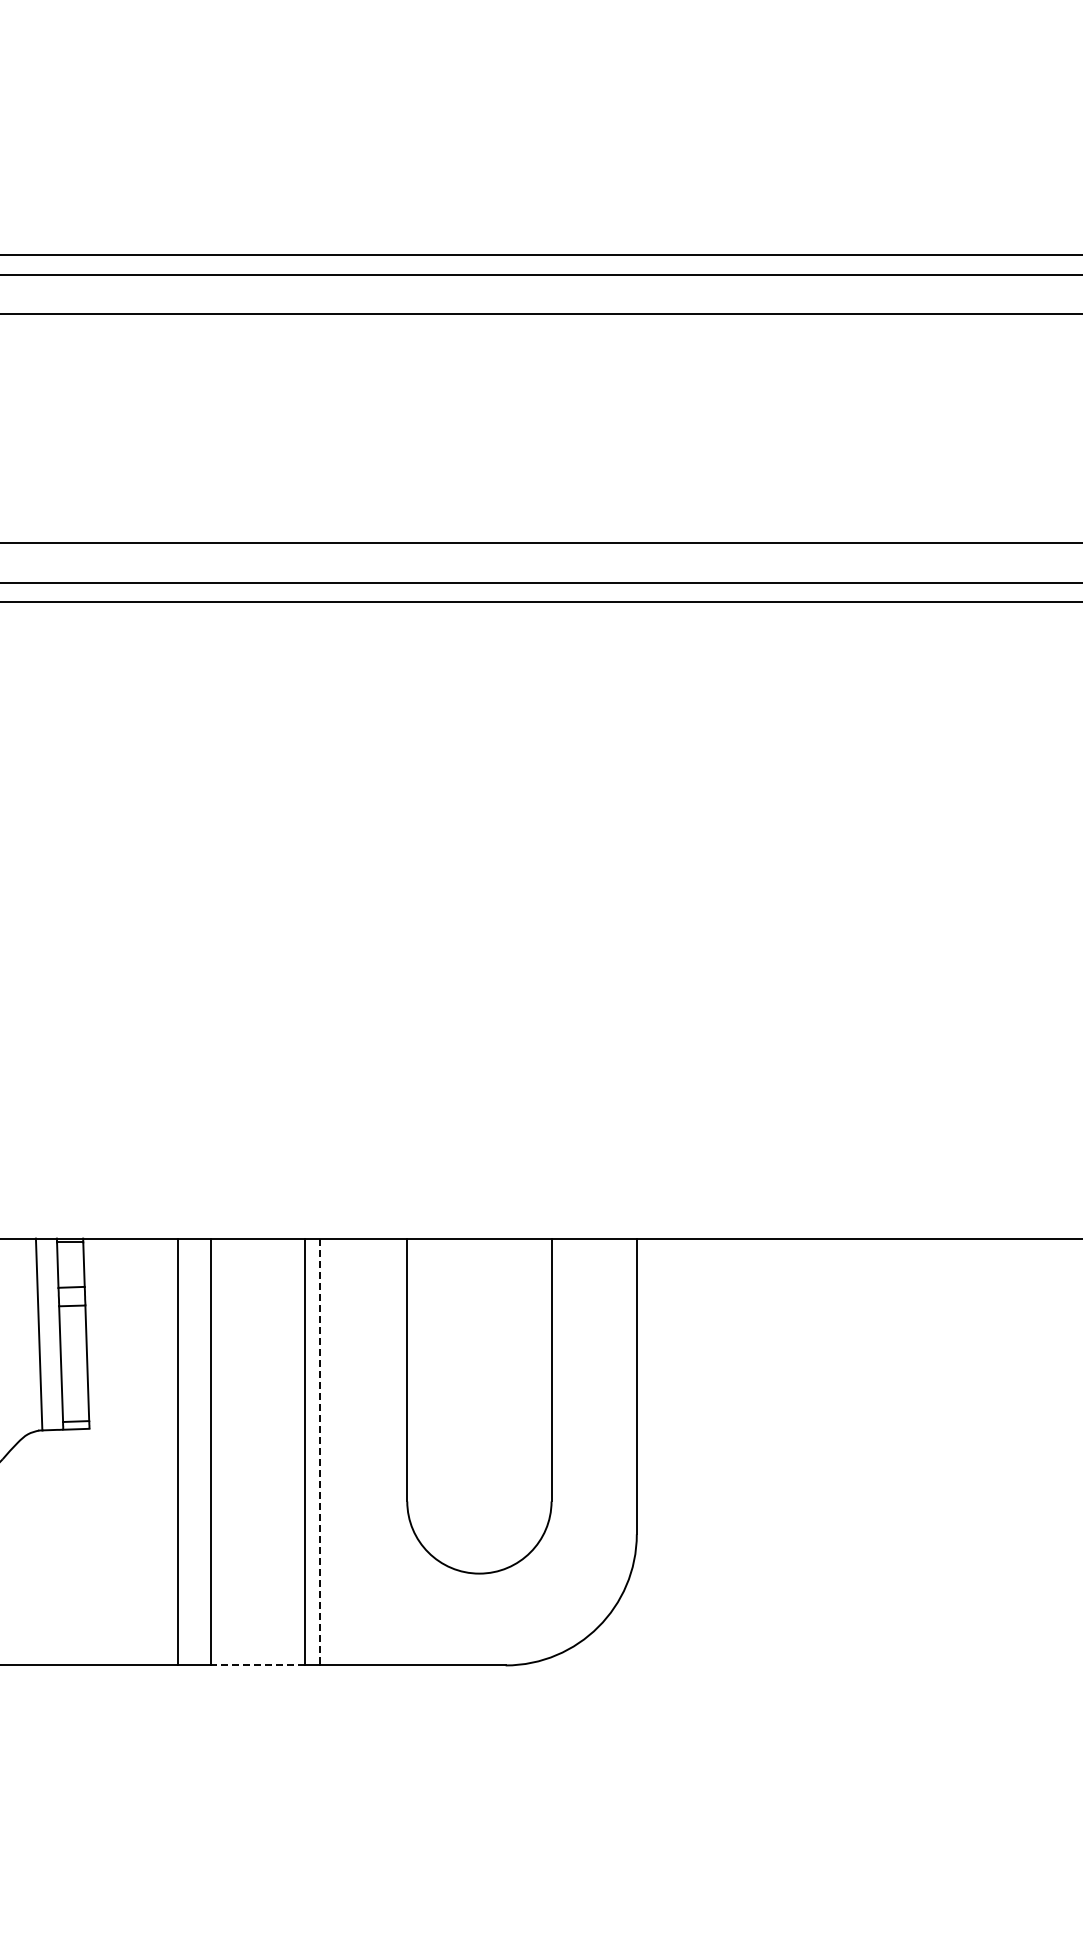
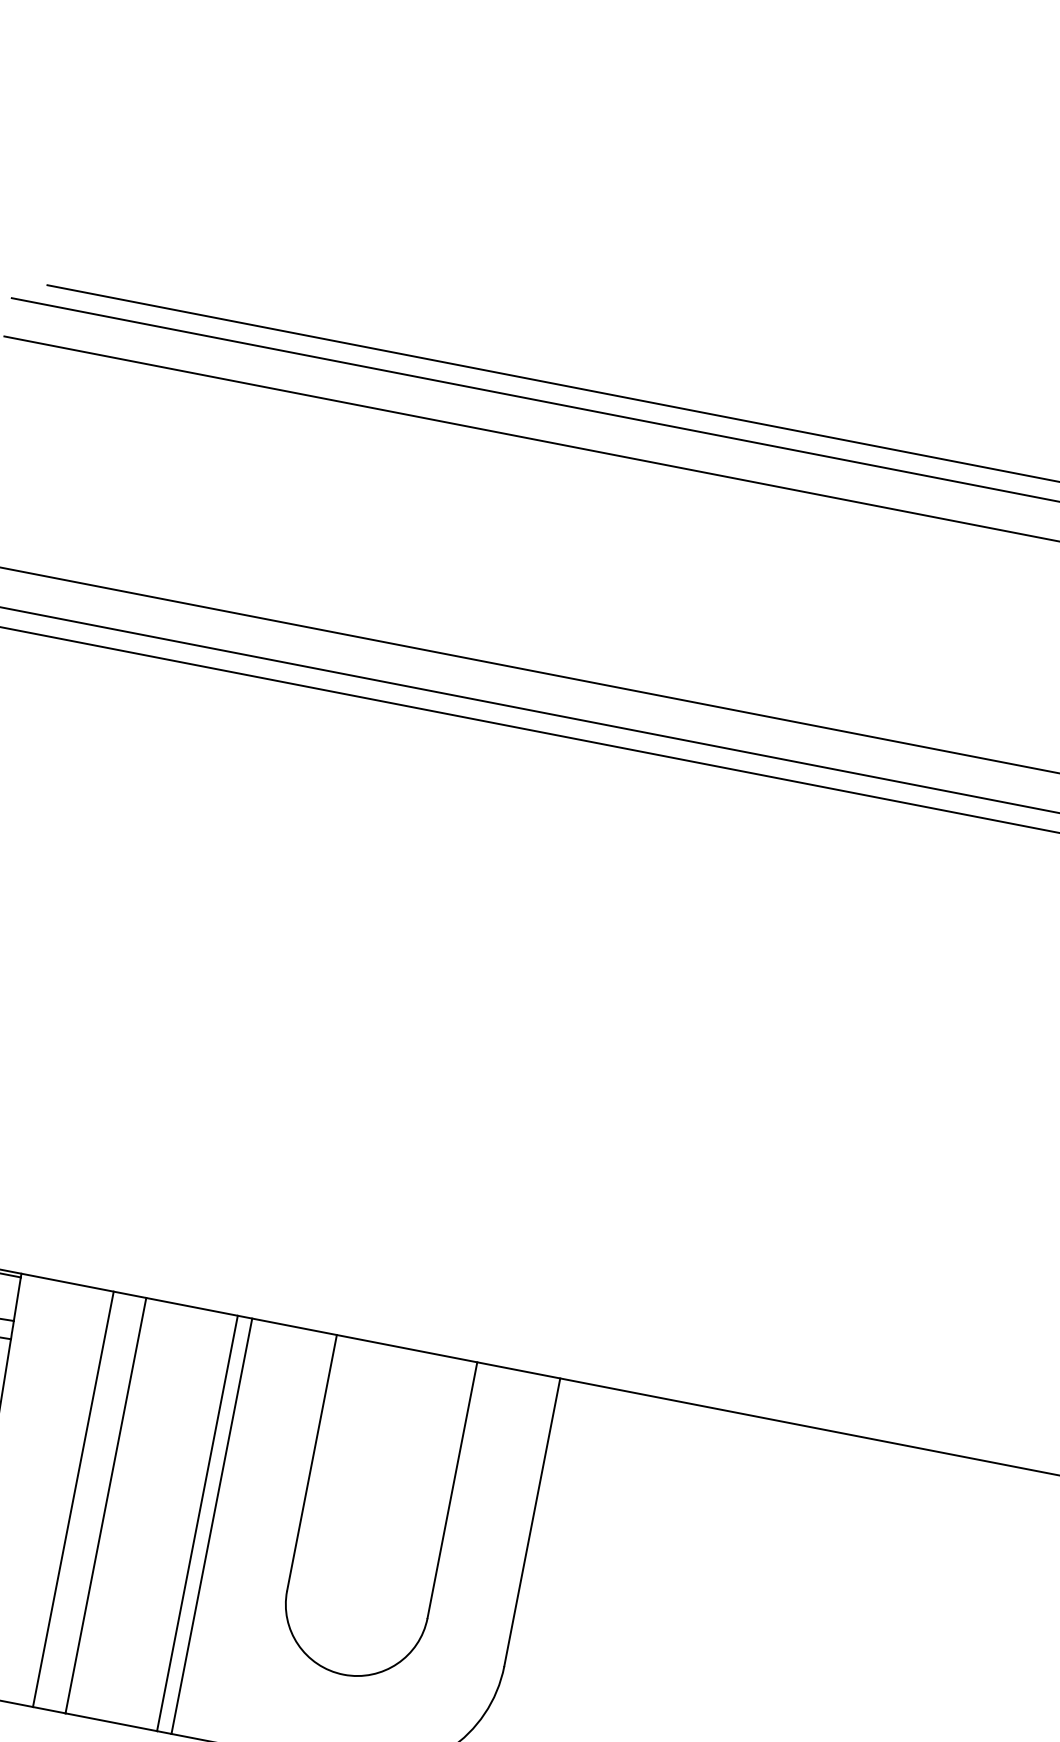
line: (320, 1452) -> (211, 1526), dashed -> solid
line: (257, 1665) -> (110, 1722), dashed -> solid

